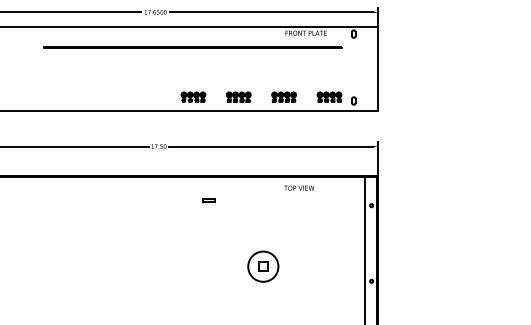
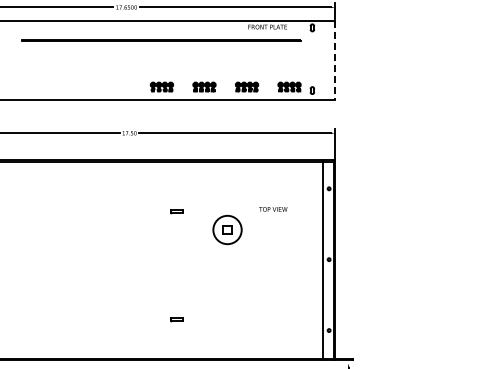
line: (378, 68) -> (335, 60), solid -> dashed
text: (299, 188) -> (273, 209), moved
part: (208, 201) -> (176, 211), moved
part: (263, 266) -> (227, 229), moved

